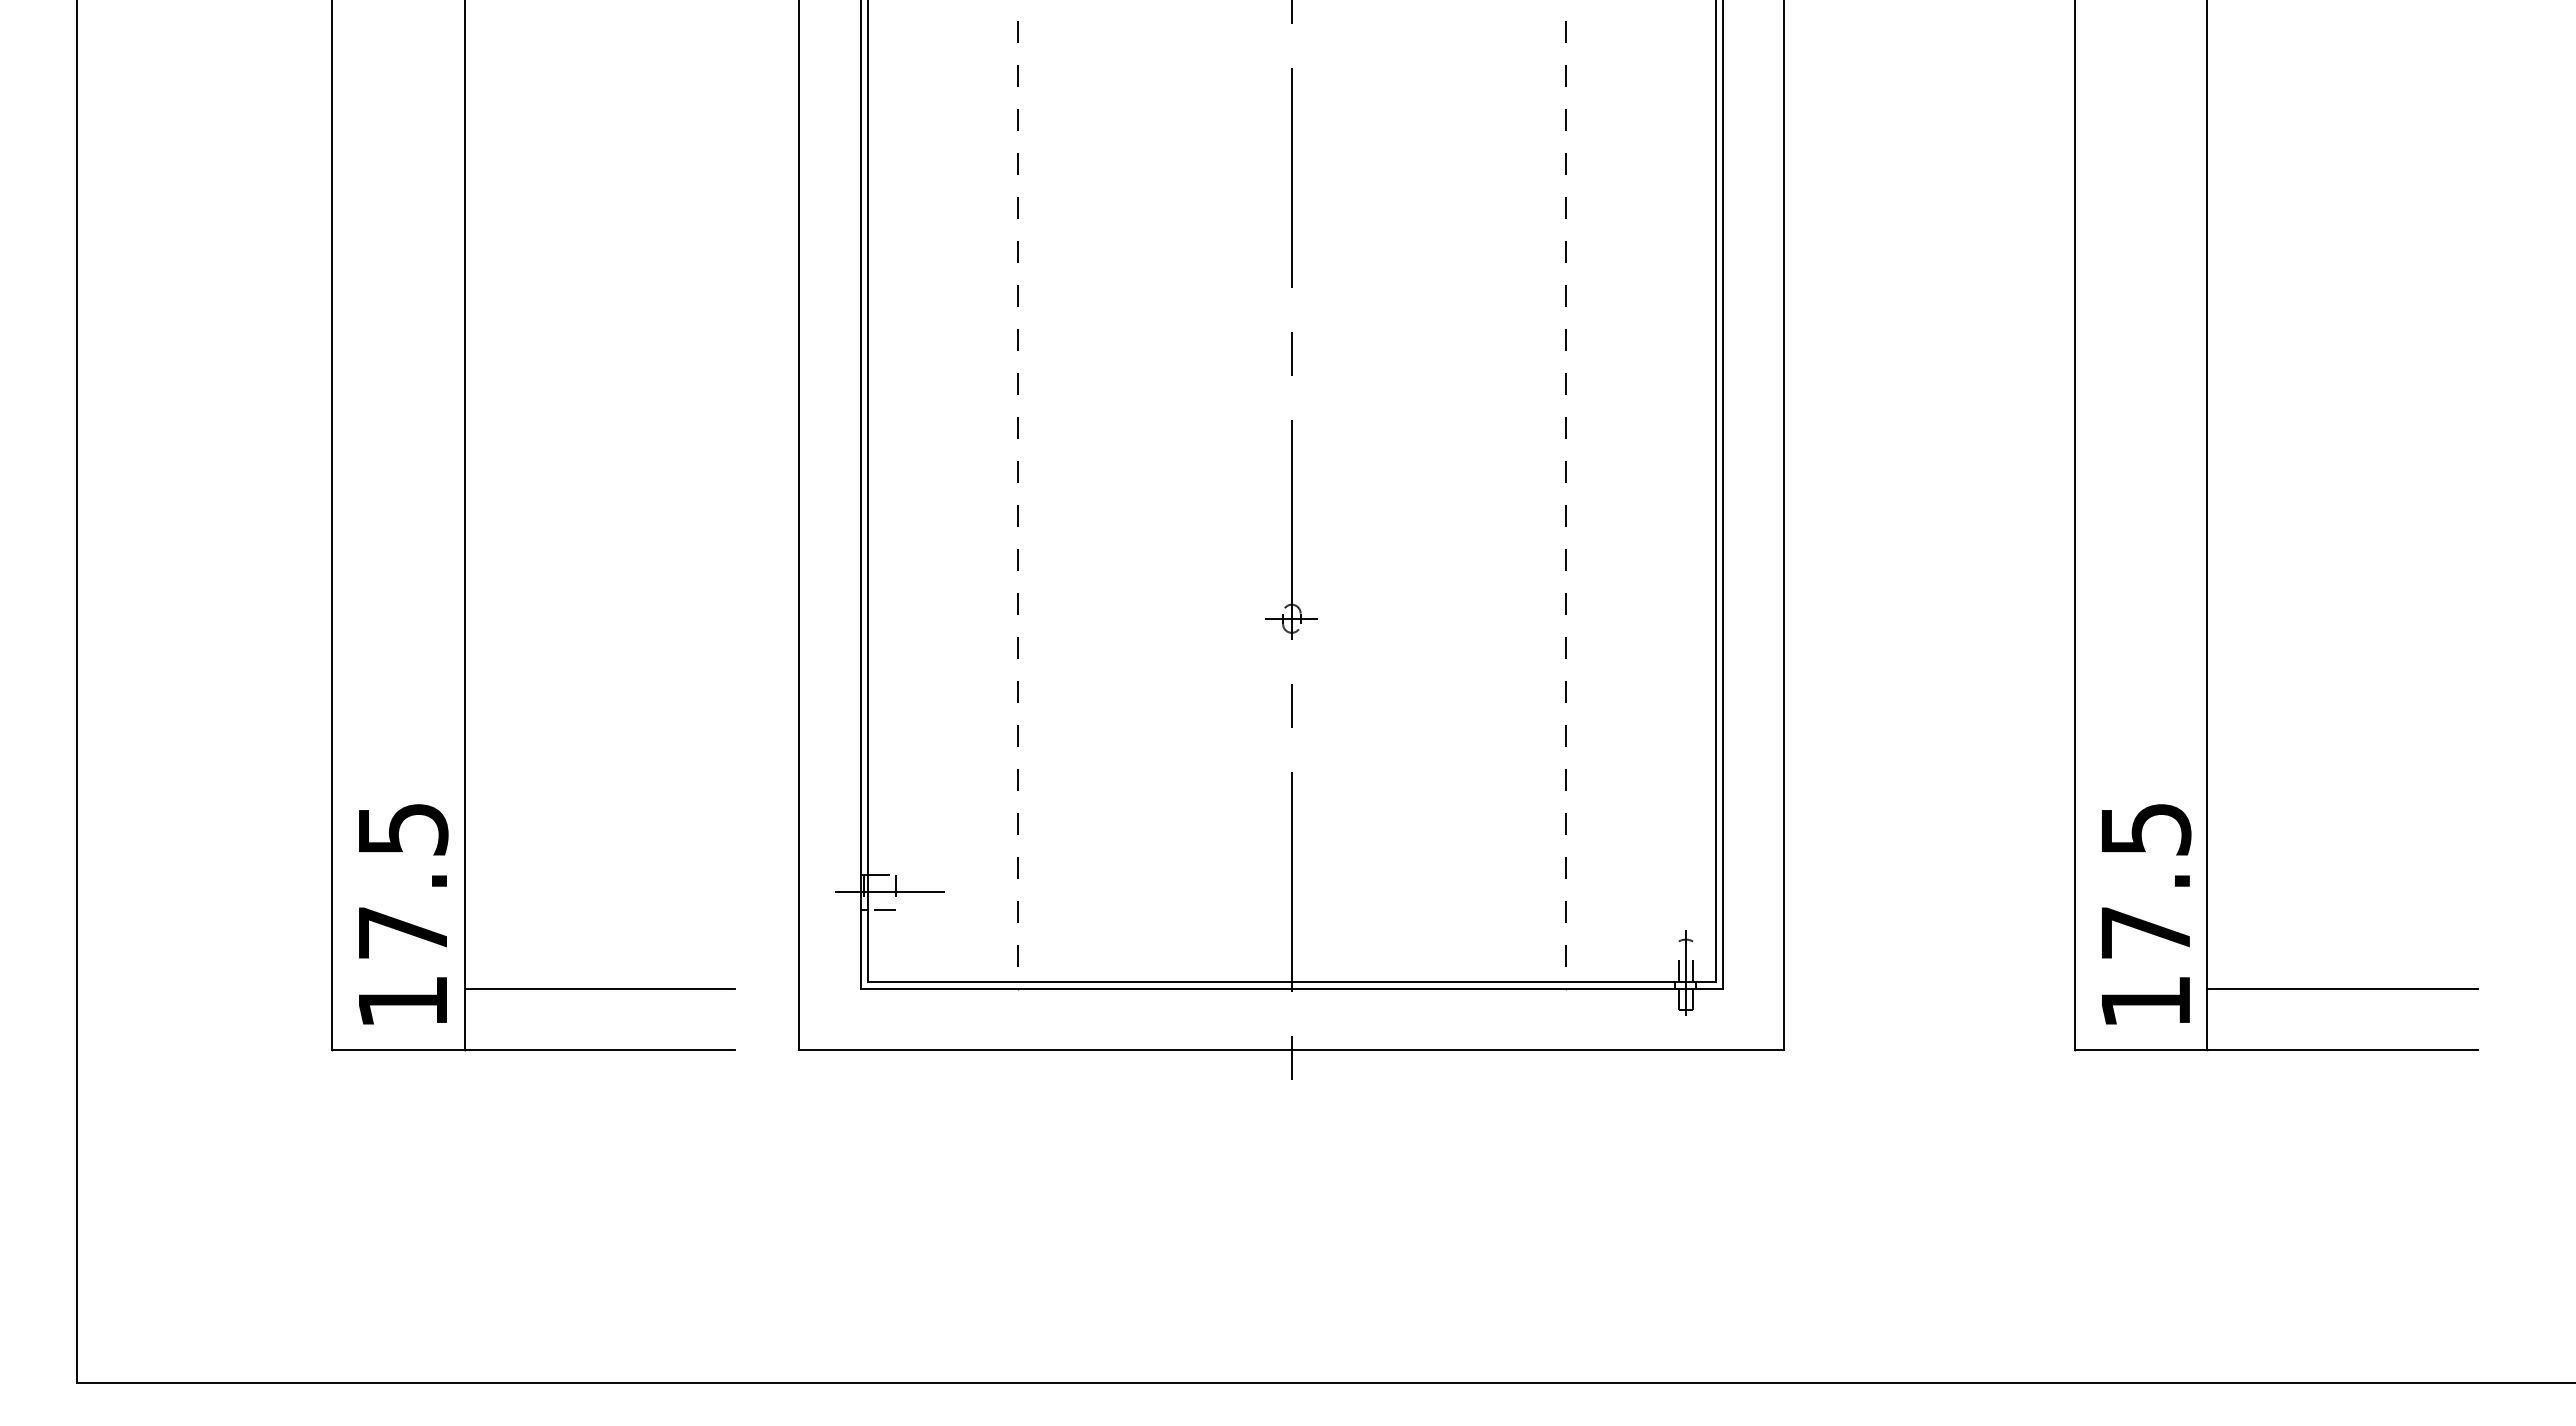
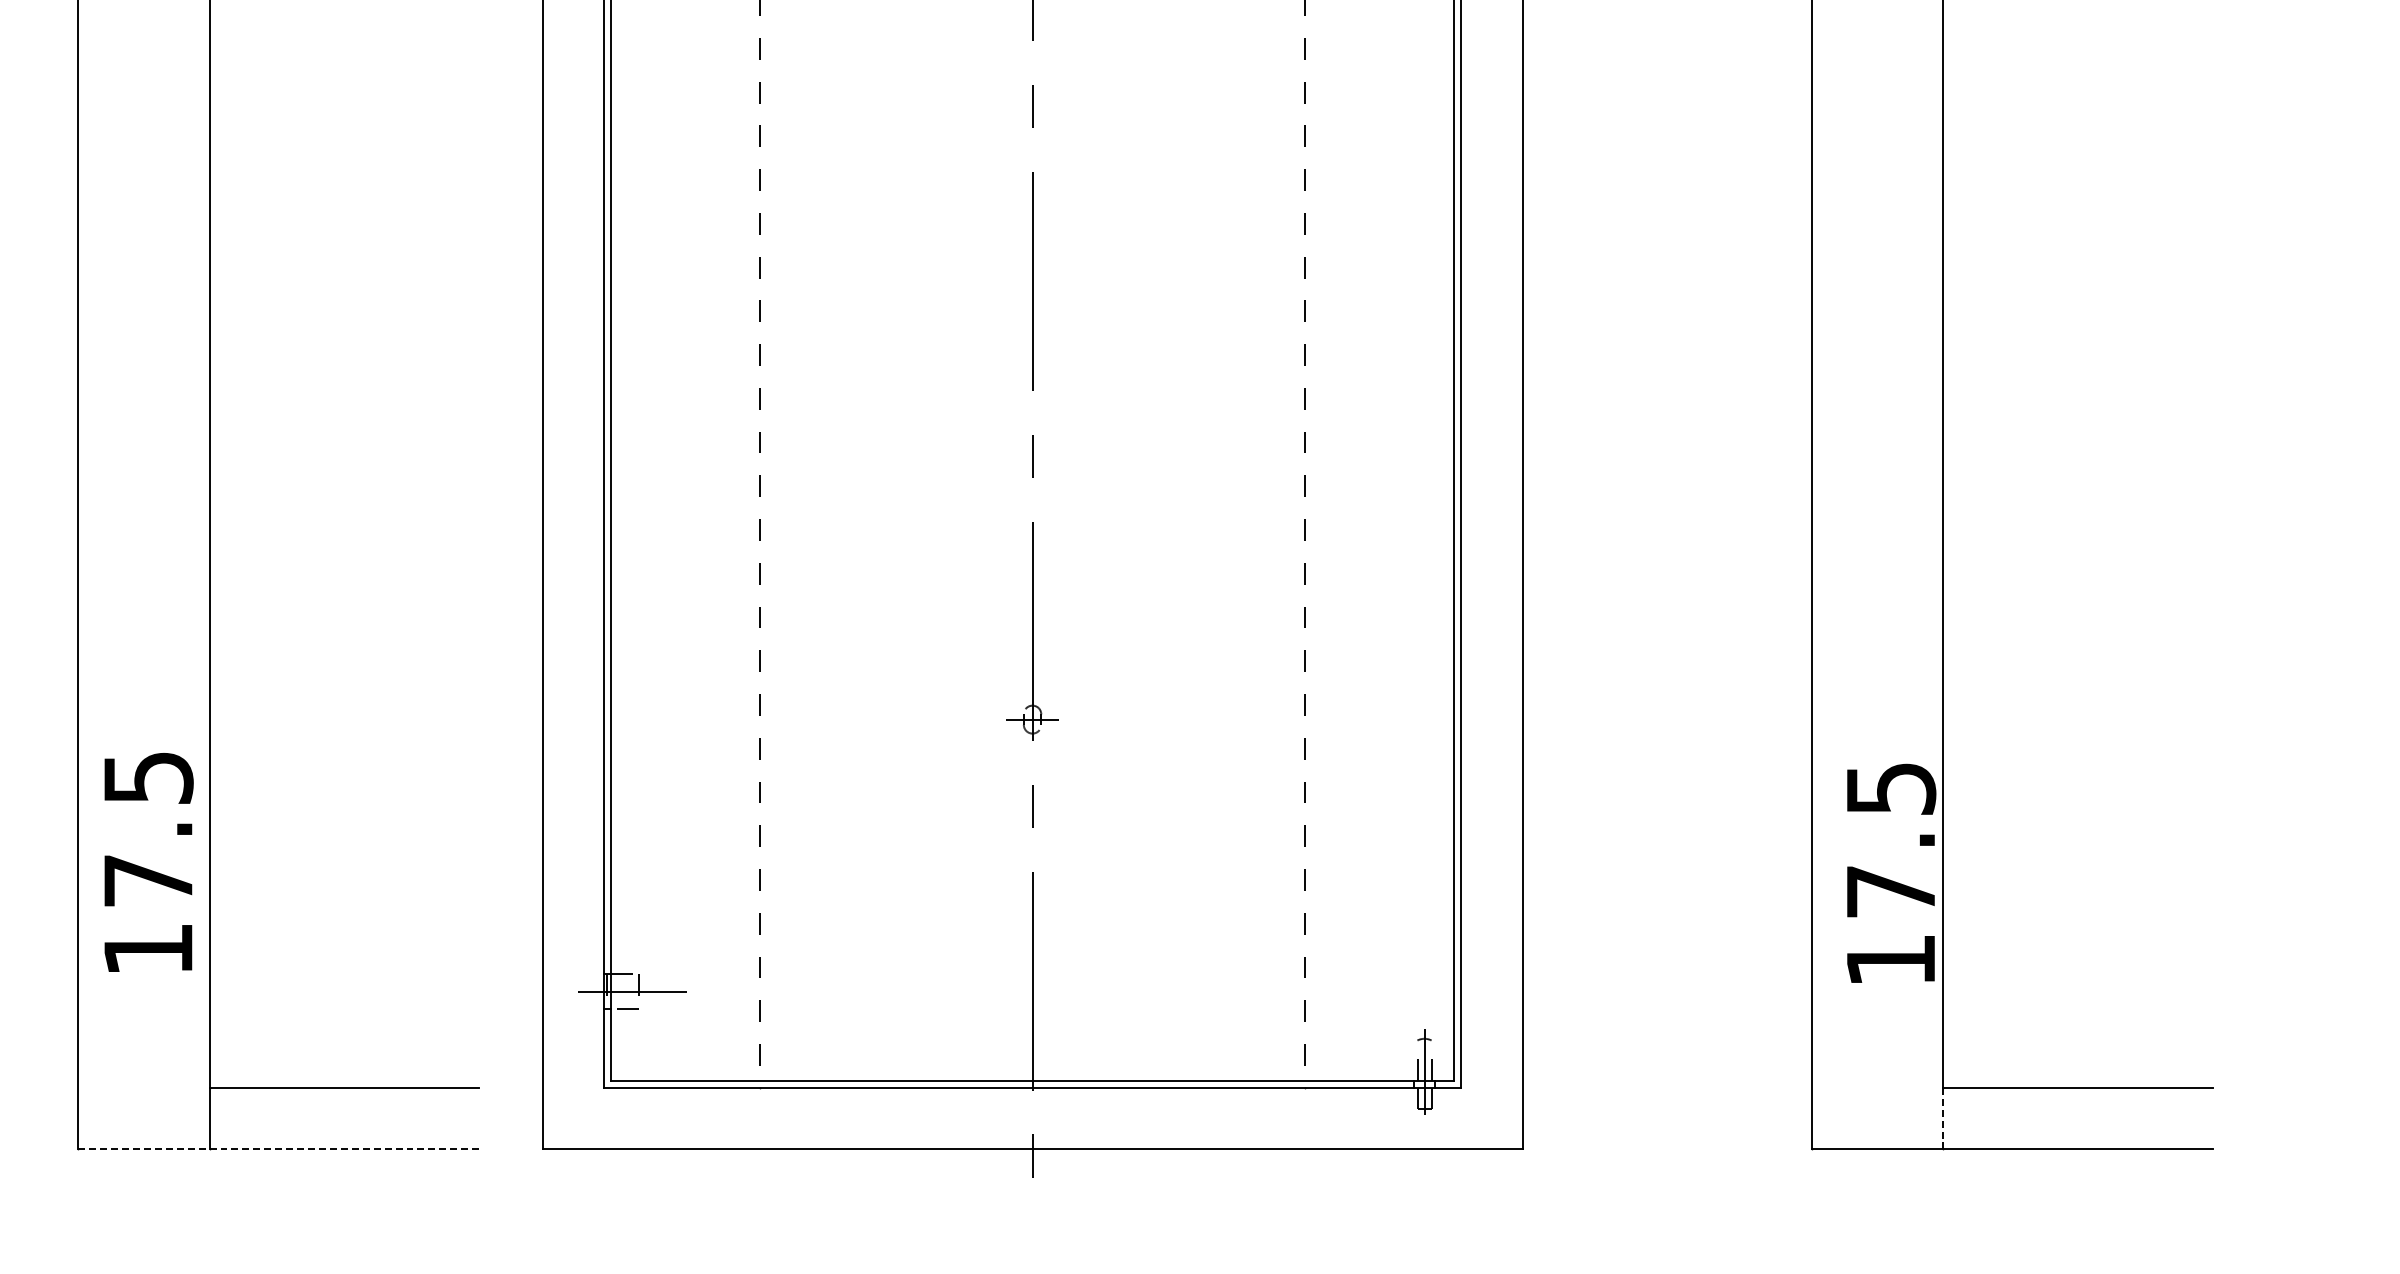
text: (403, 914) -> (148, 862), moved
text: (2146, 914) -> (1891, 873), moved
line: (2207, 1019) -> (1943, 1118), solid -> dashed
line: (533, 1050) -> (278, 1149), solid -> dashed

